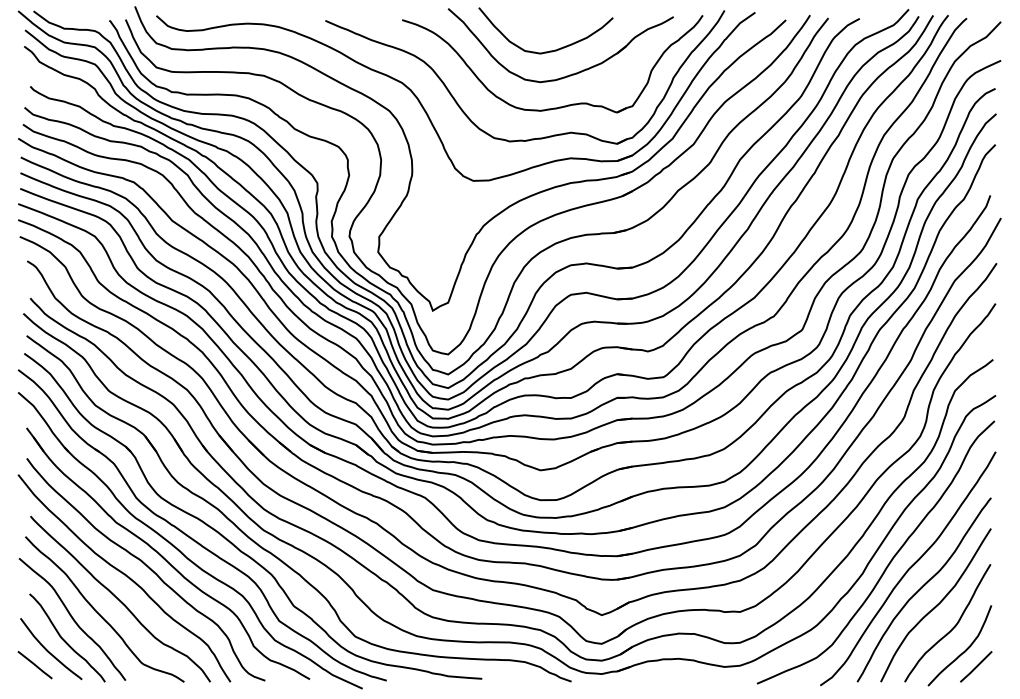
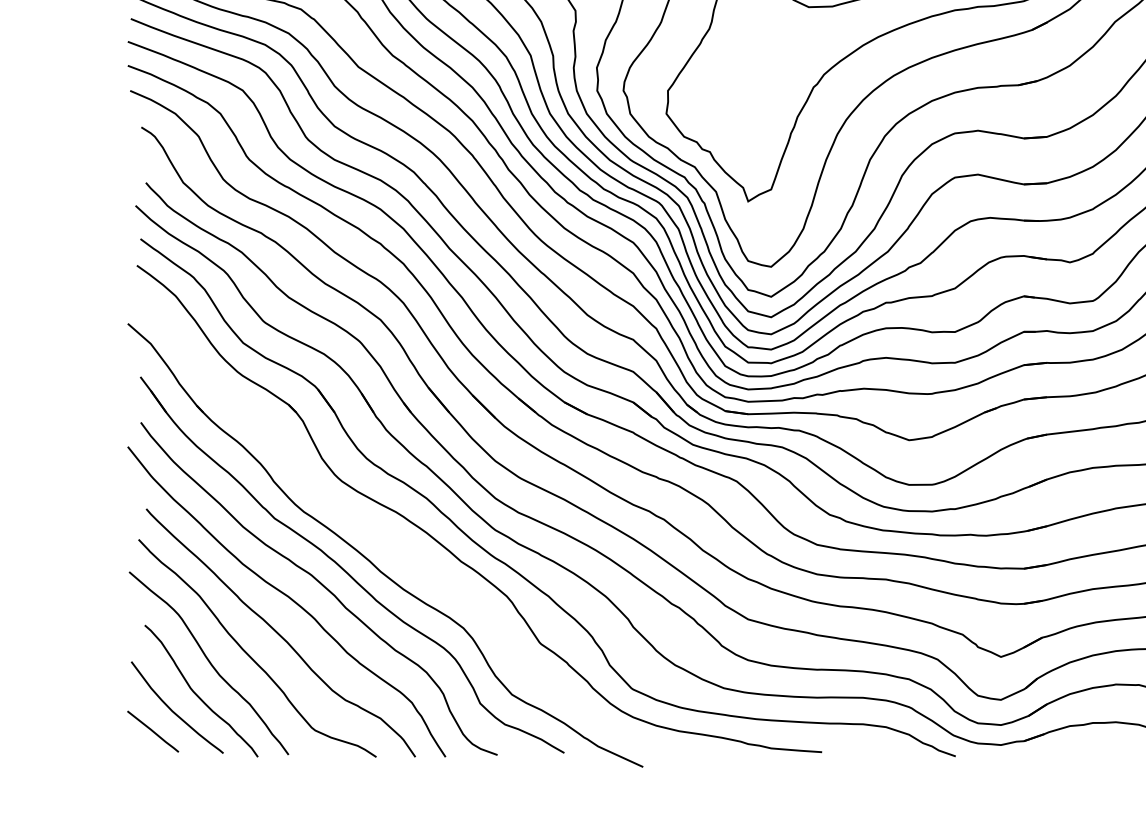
part: (193, 538) -> (390, 542), removed

